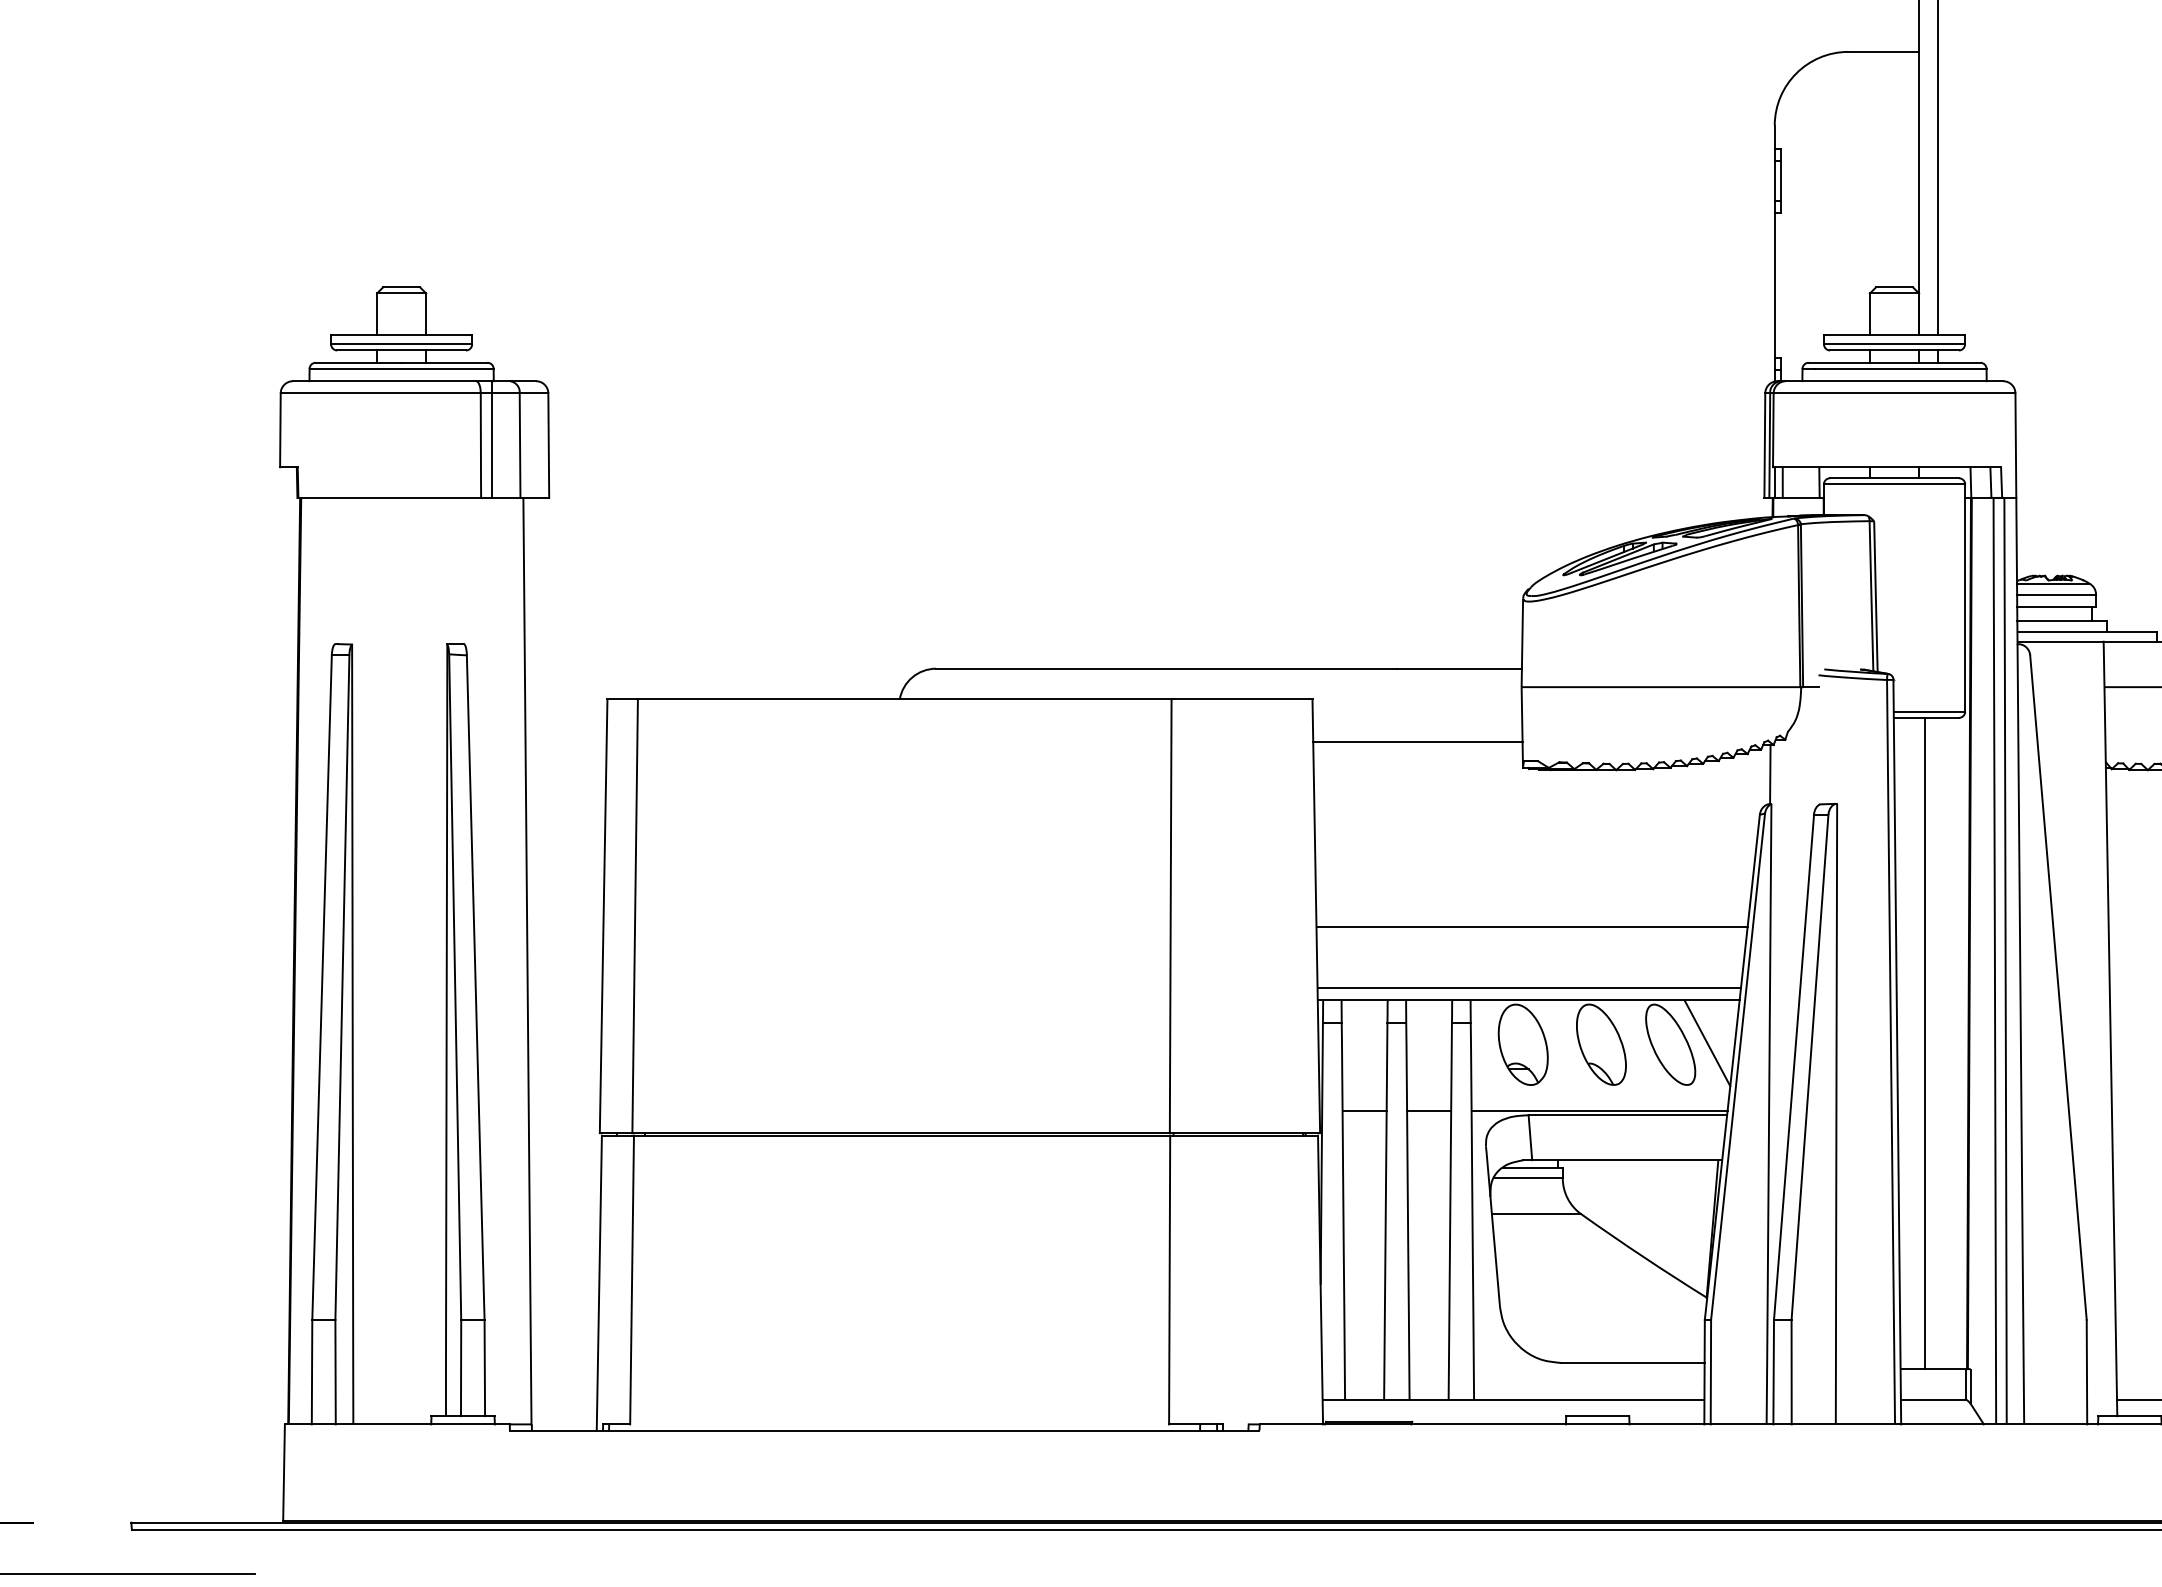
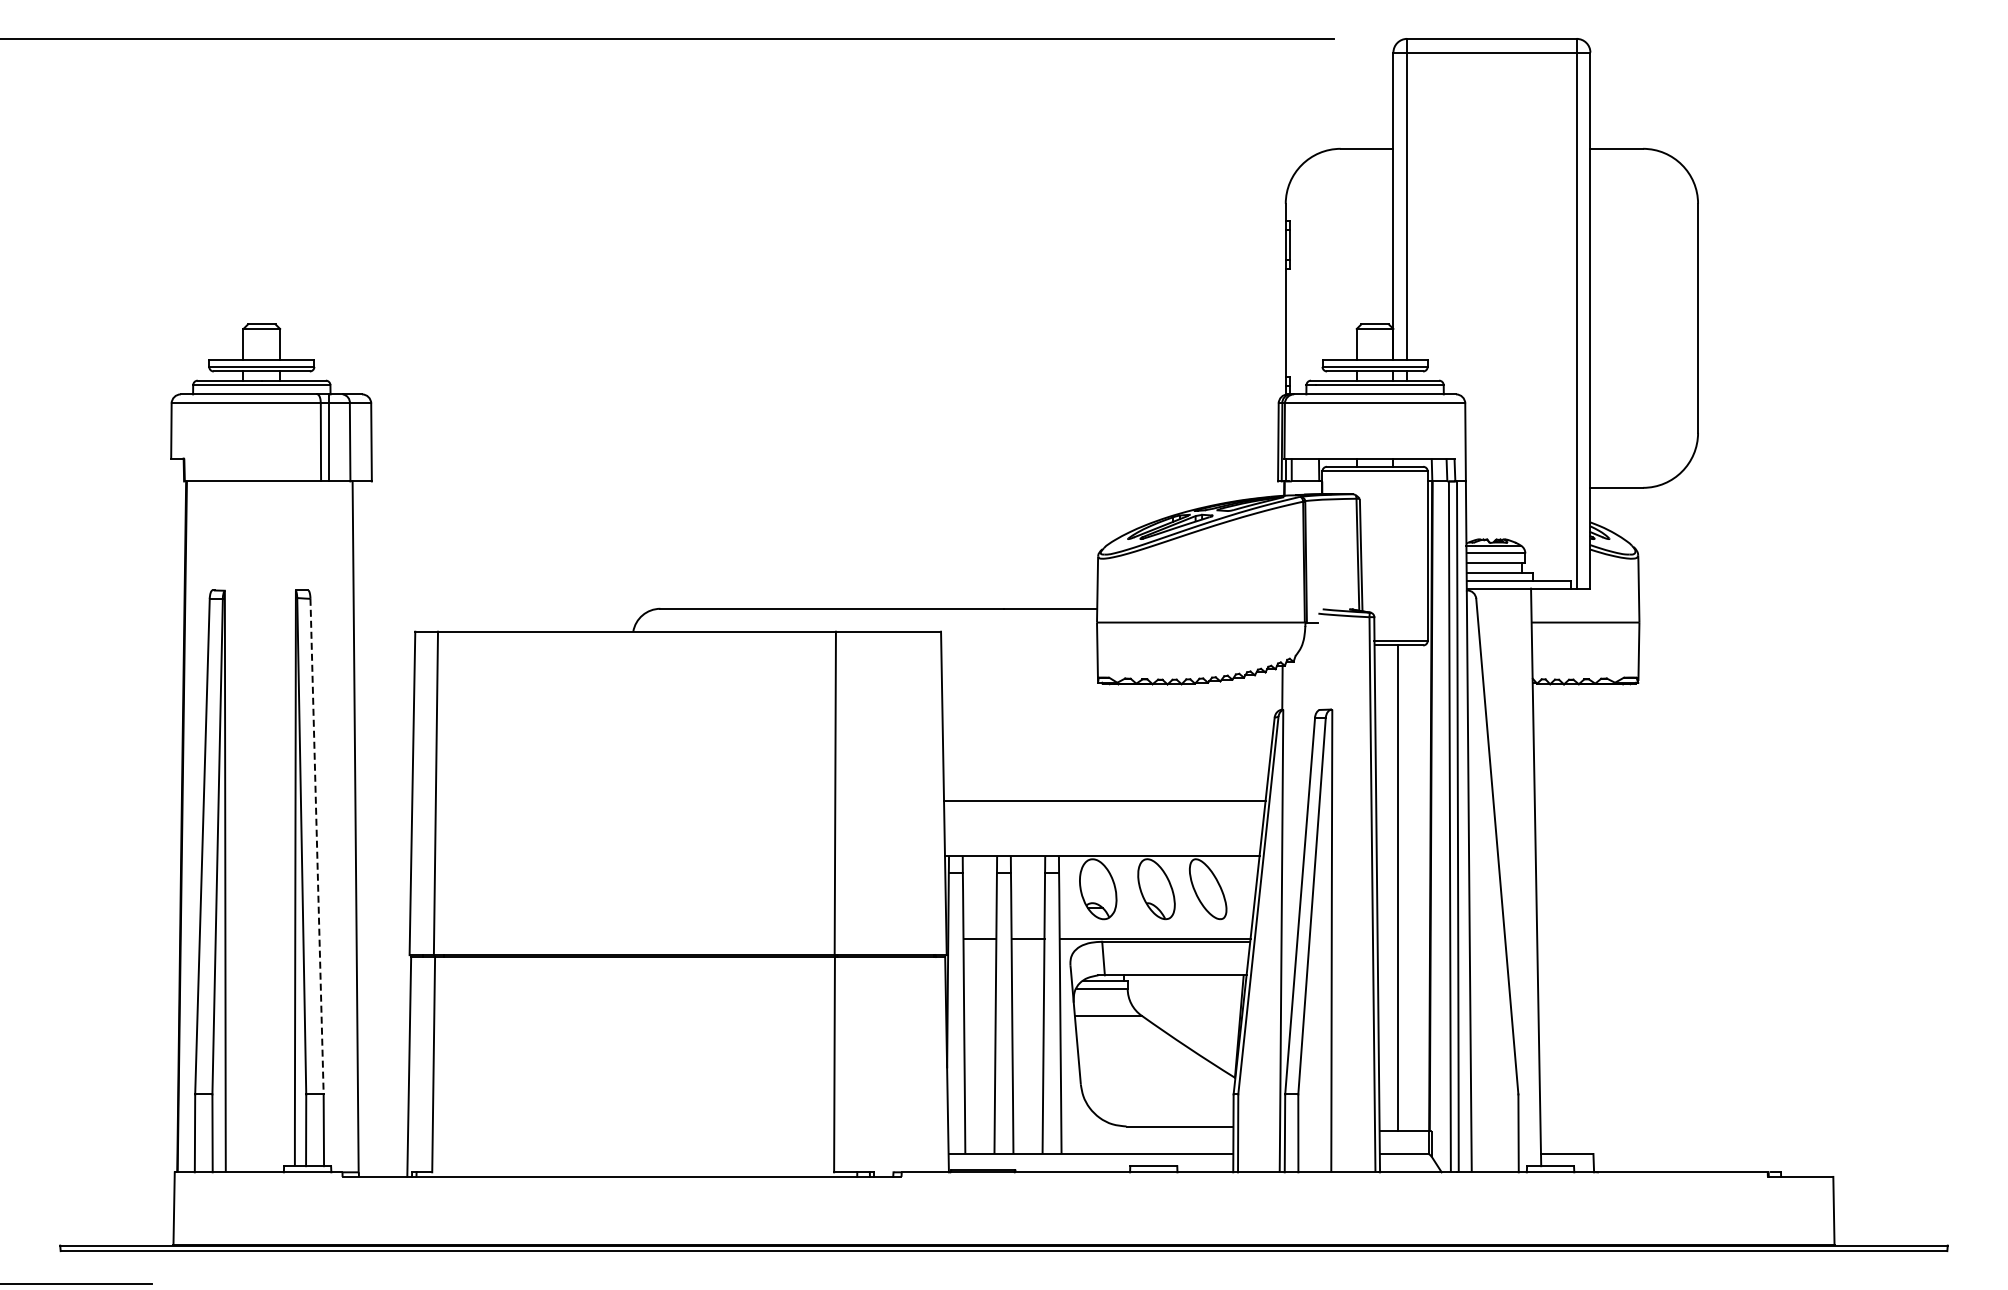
line: (1417, 742) -> (1019, 663), removed
line: (476, 987) -> (317, 846), solid -> dashed
line: (1528, 988) -> (1102, 847), removed
line: (1707, 1043) -> (1235, 888), removed

